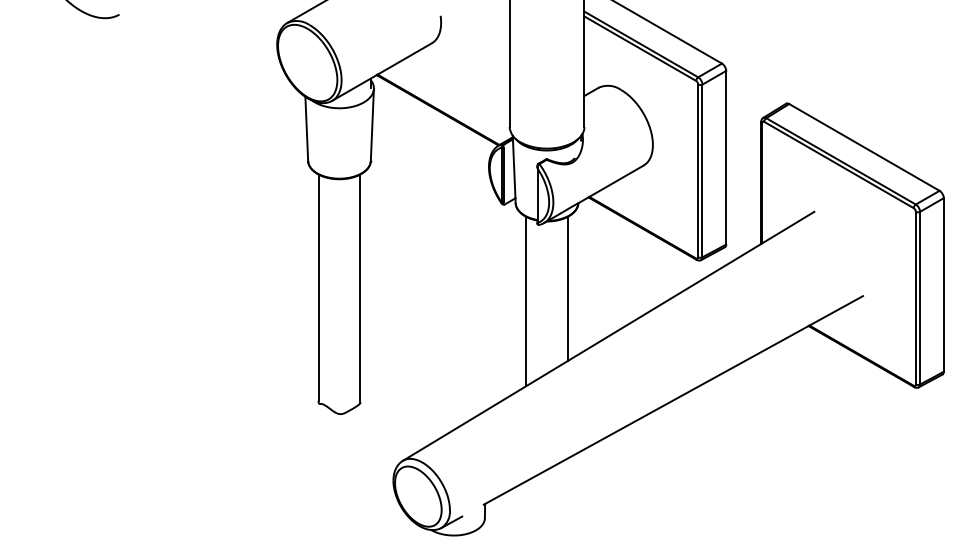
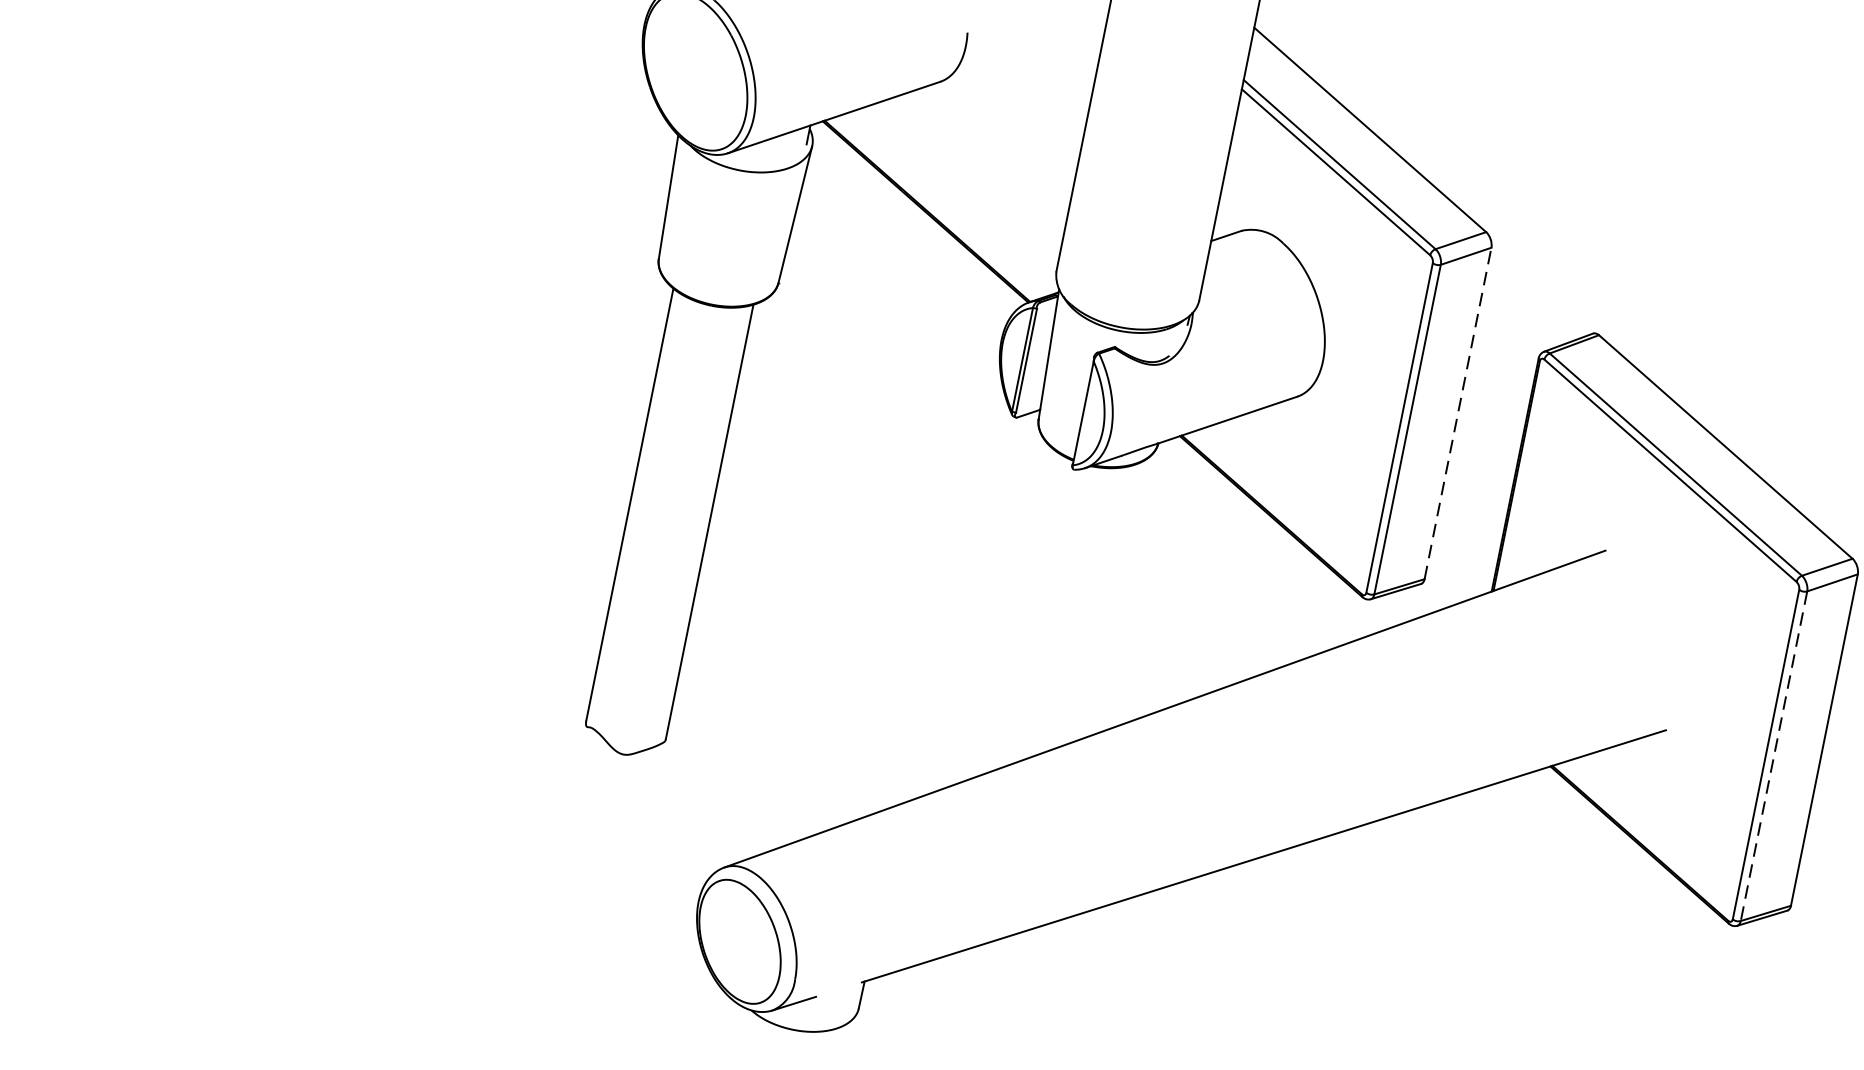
line: (726, 157) -> (1458, 413), solid -> dashed
line: (567, 288) -> (1104, 601), removed
line: (920, 298) -> (1774, 756), solid -> dashed
line: (526, 301) -> (1021, 611), removed

